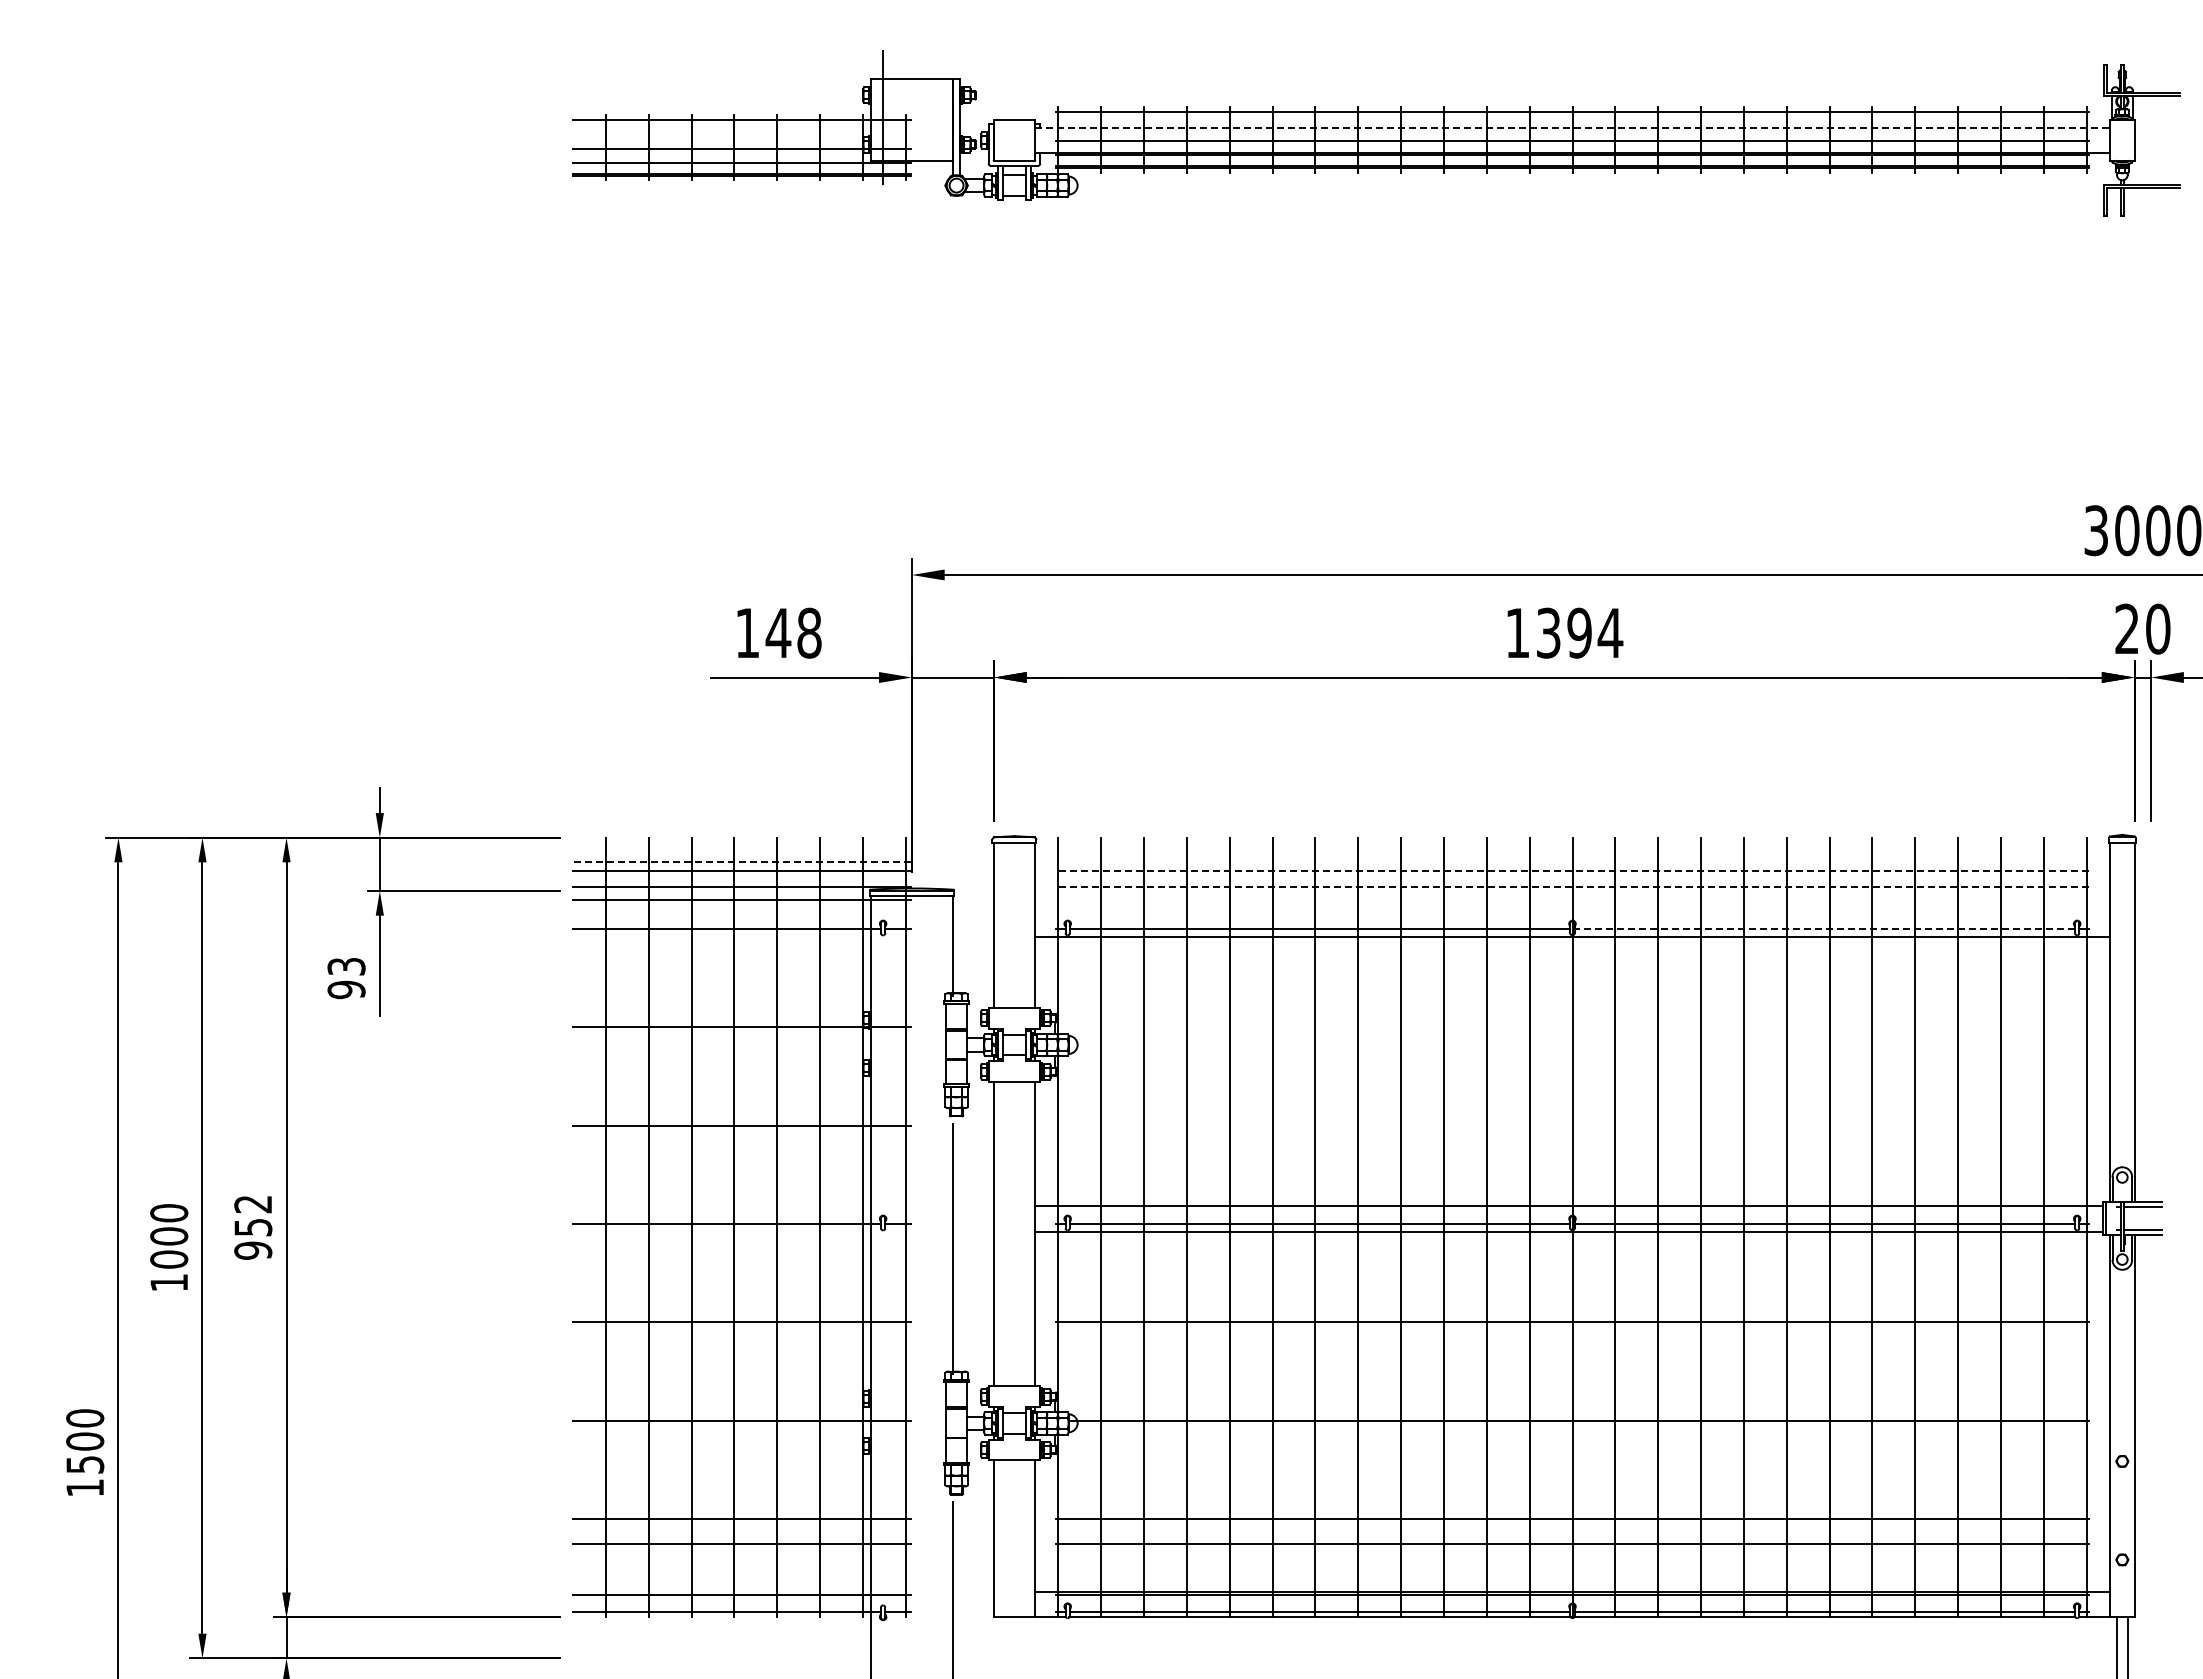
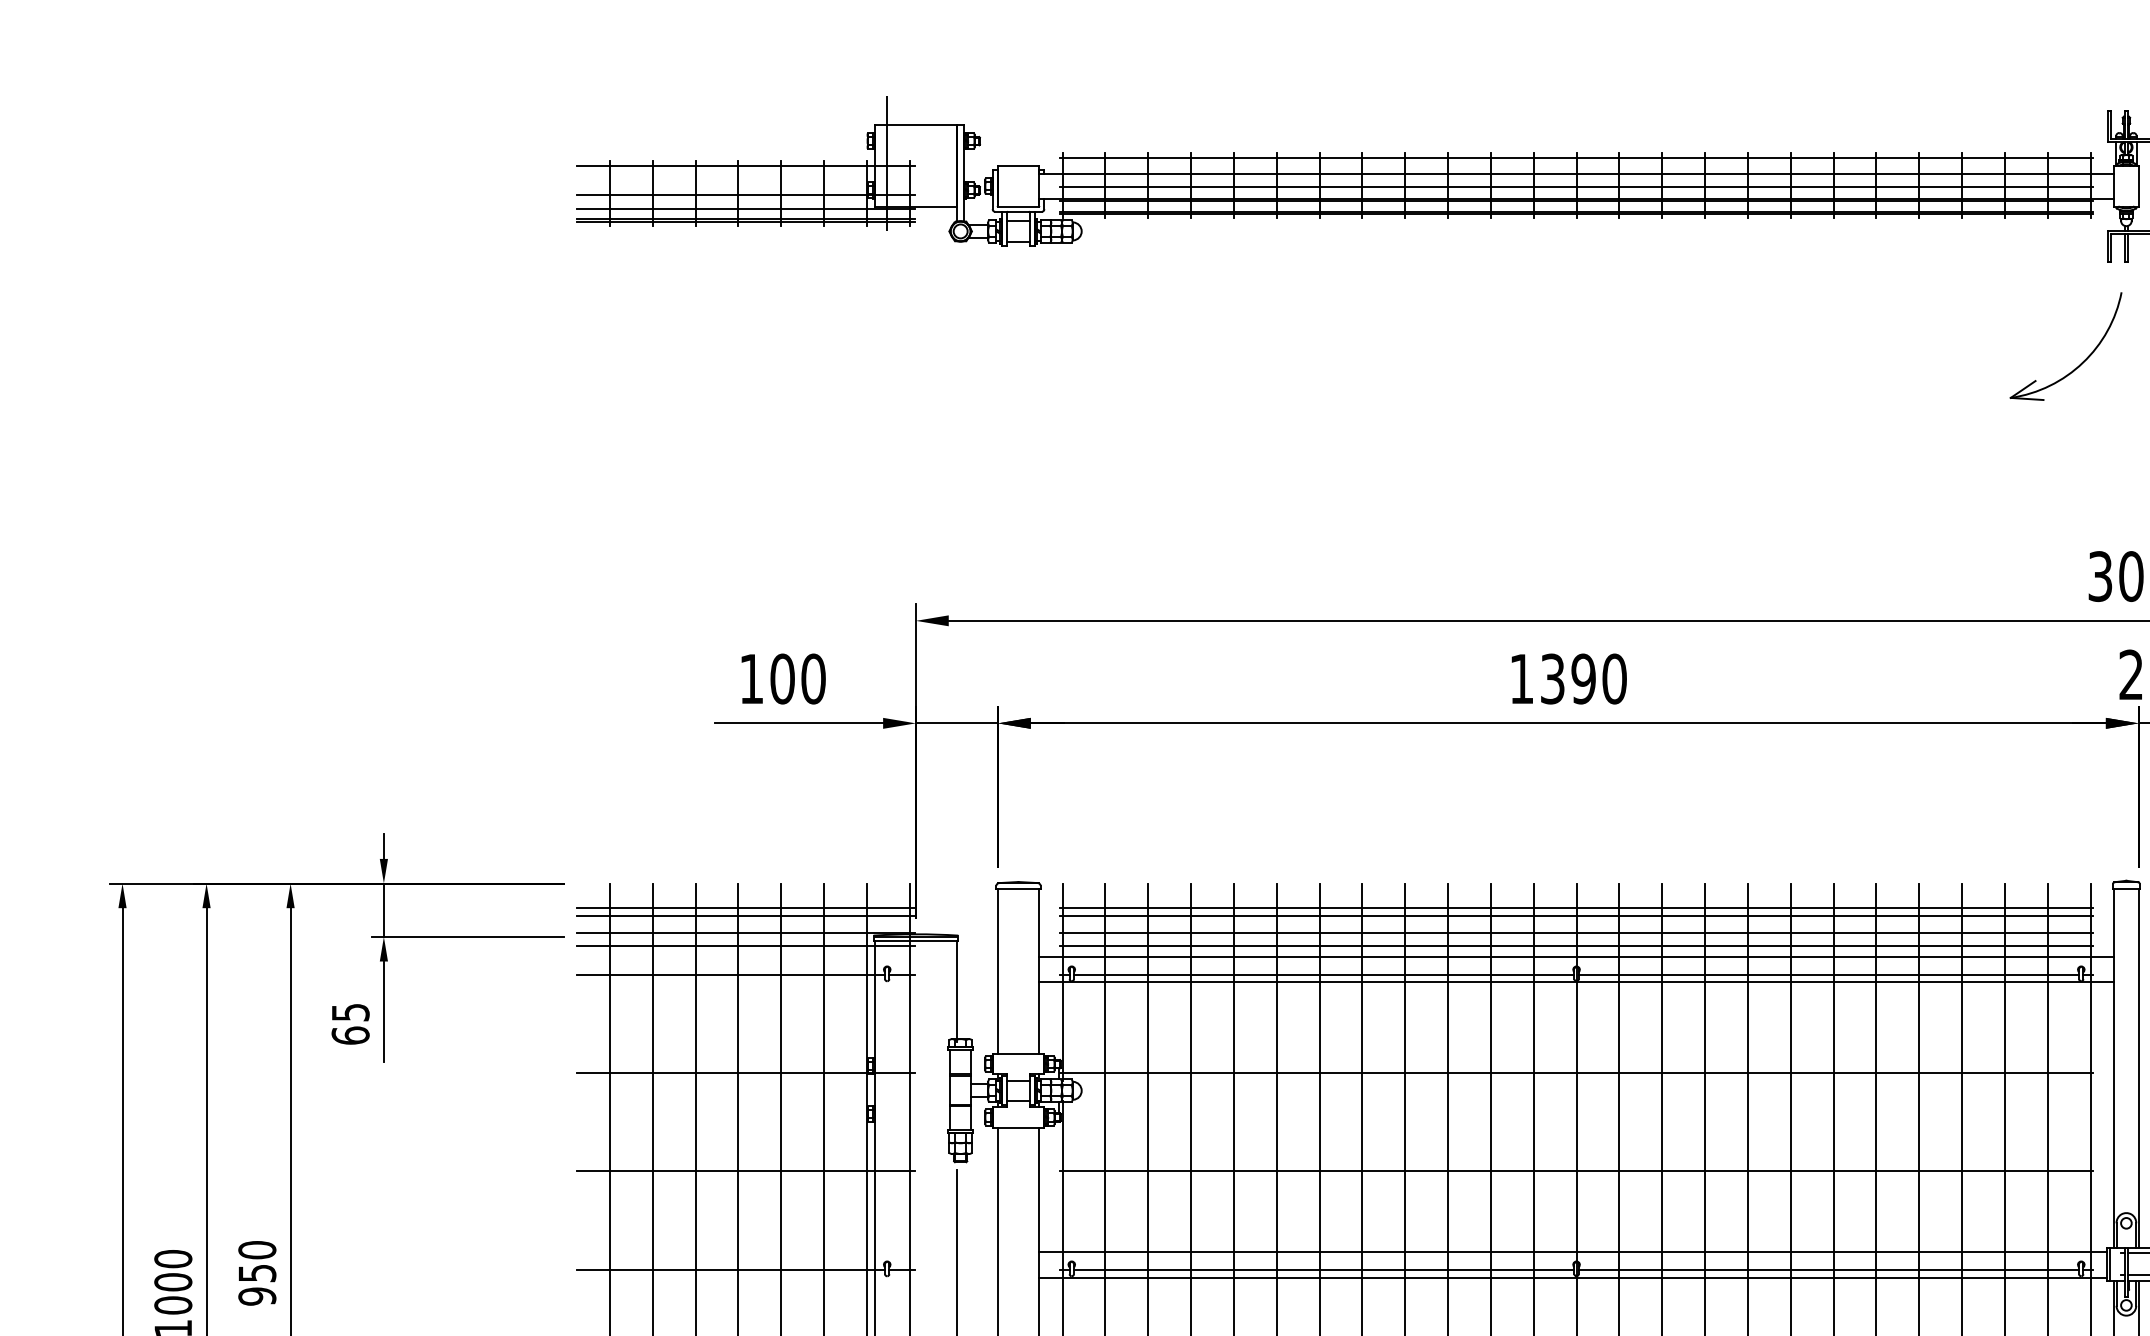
line: (1572, 127) -> (1576, 173), dashed -> solid
part: (2077, 316) -> (2081, 362), added
text: (793, 632) -> (797, 678), 148 -> 100
text: (1610, 632) -> (1614, 678), 1394 -> 1390
line: (741, 862) -> (745, 908), dashed -> solid
line: (1572, 862) -> (1576, 908), added
line: (1572, 870) -> (1576, 916), dashed -> solid
line: (1572, 886) -> (1576, 932), dashed -> solid
line: (1572, 900) -> (1576, 946), added
line: (1572, 911) -> (1576, 957), added
line: (1824, 928) -> (1828, 974), dashed -> solid
text: (346, 978) -> (350, 1024), 93 -> 65
line: (1572, 1027) -> (1576, 1073), added
line: (1572, 1125) -> (1576, 1171), added
text: (253, 1204) -> (257, 1250), 952 -> 950

